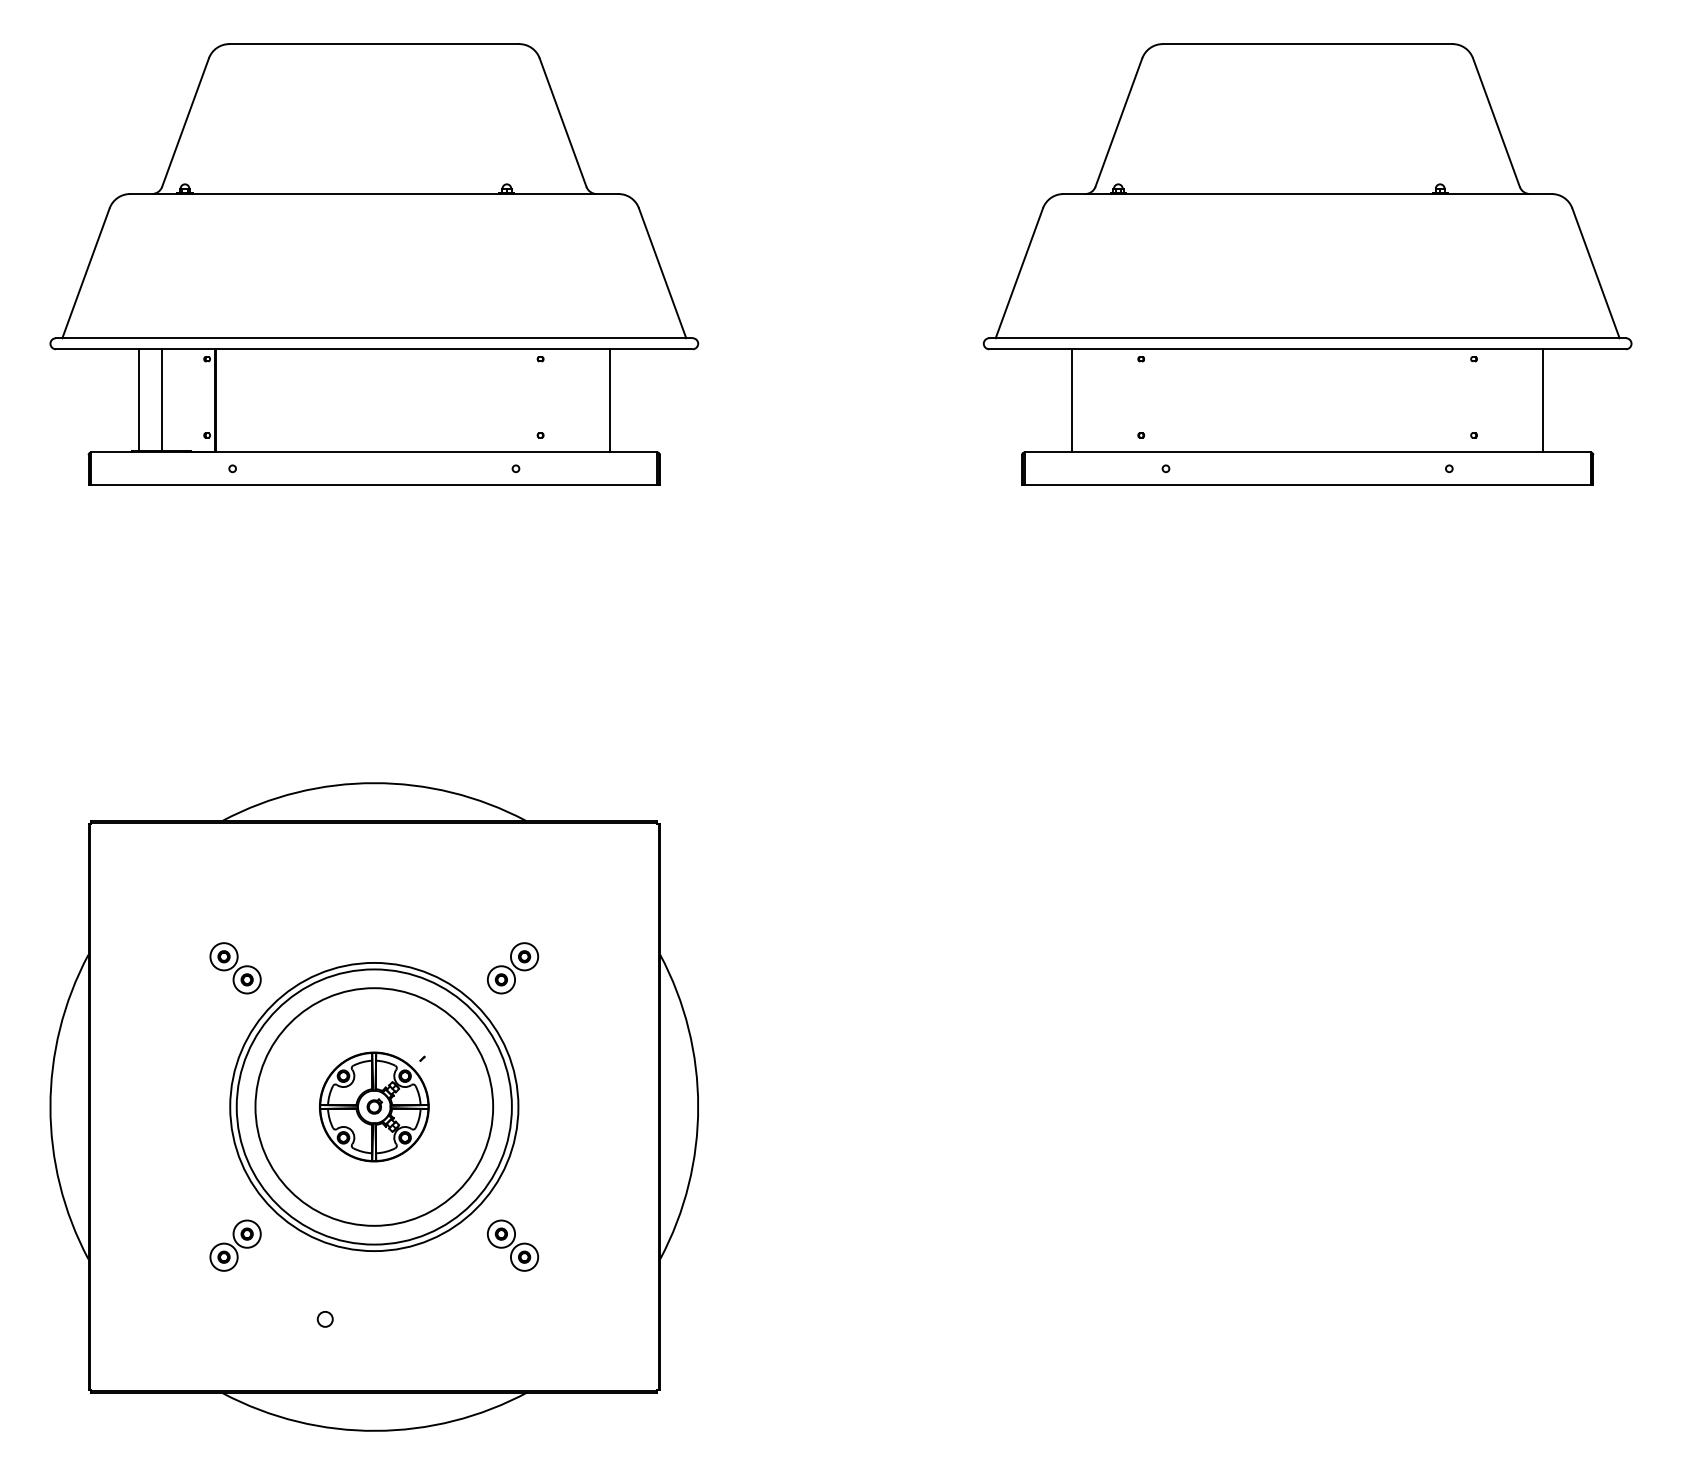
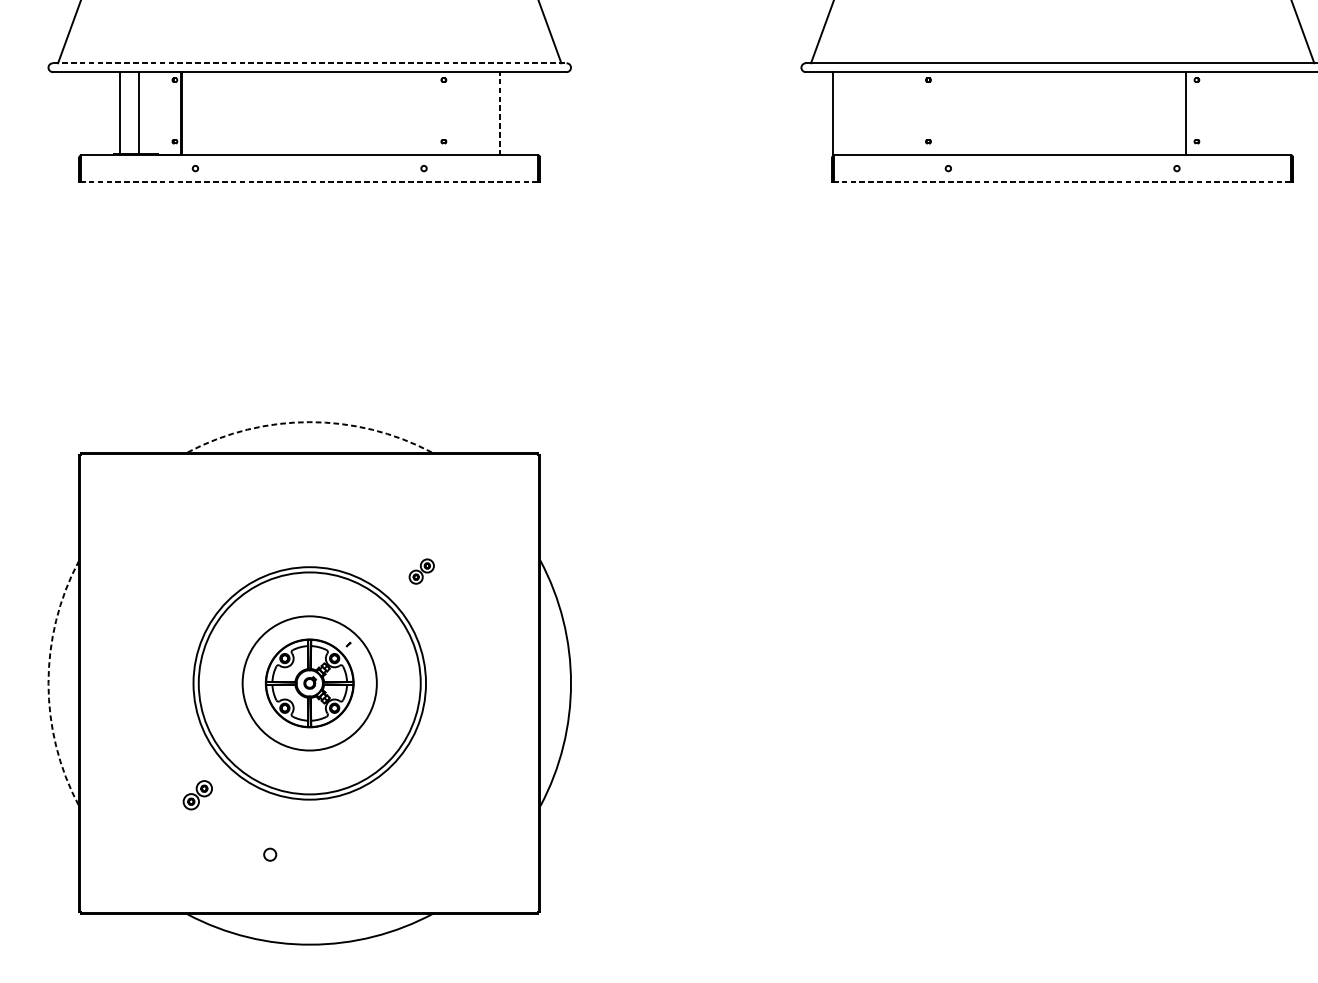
line: (374, 338) -> (309, 63), solid -> dashed
line: (609, 400) -> (499, 113), solid -> dashed
line: (1072, 400) -> (833, 113), moved
line: (1543, 400) -> (1185, 113), moved
line: (373, 485) -> (309, 182), solid -> dashed
line: (1307, 485) -> (1062, 182), solid -> dashed
arc: (374, 783) -> (309, 422), solid -> dashed
part: (235, 968) -> (197, 571), removed
part: (513, 968) -> (422, 571), size x0.6
circle: (374, 1106) -> (309, 683), size x0.7
arc: (50, 1107) -> (48, 683), solid -> dashed
part: (235, 1245) -> (197, 795), size x0.7
part: (513, 1245) -> (422, 795), removed

